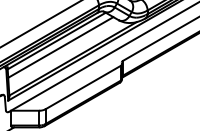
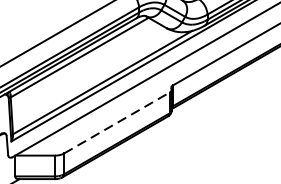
line: (60, 47) -> (84, 66), removed
line: (83, 87) -> (117, 122), solid -> dashed

